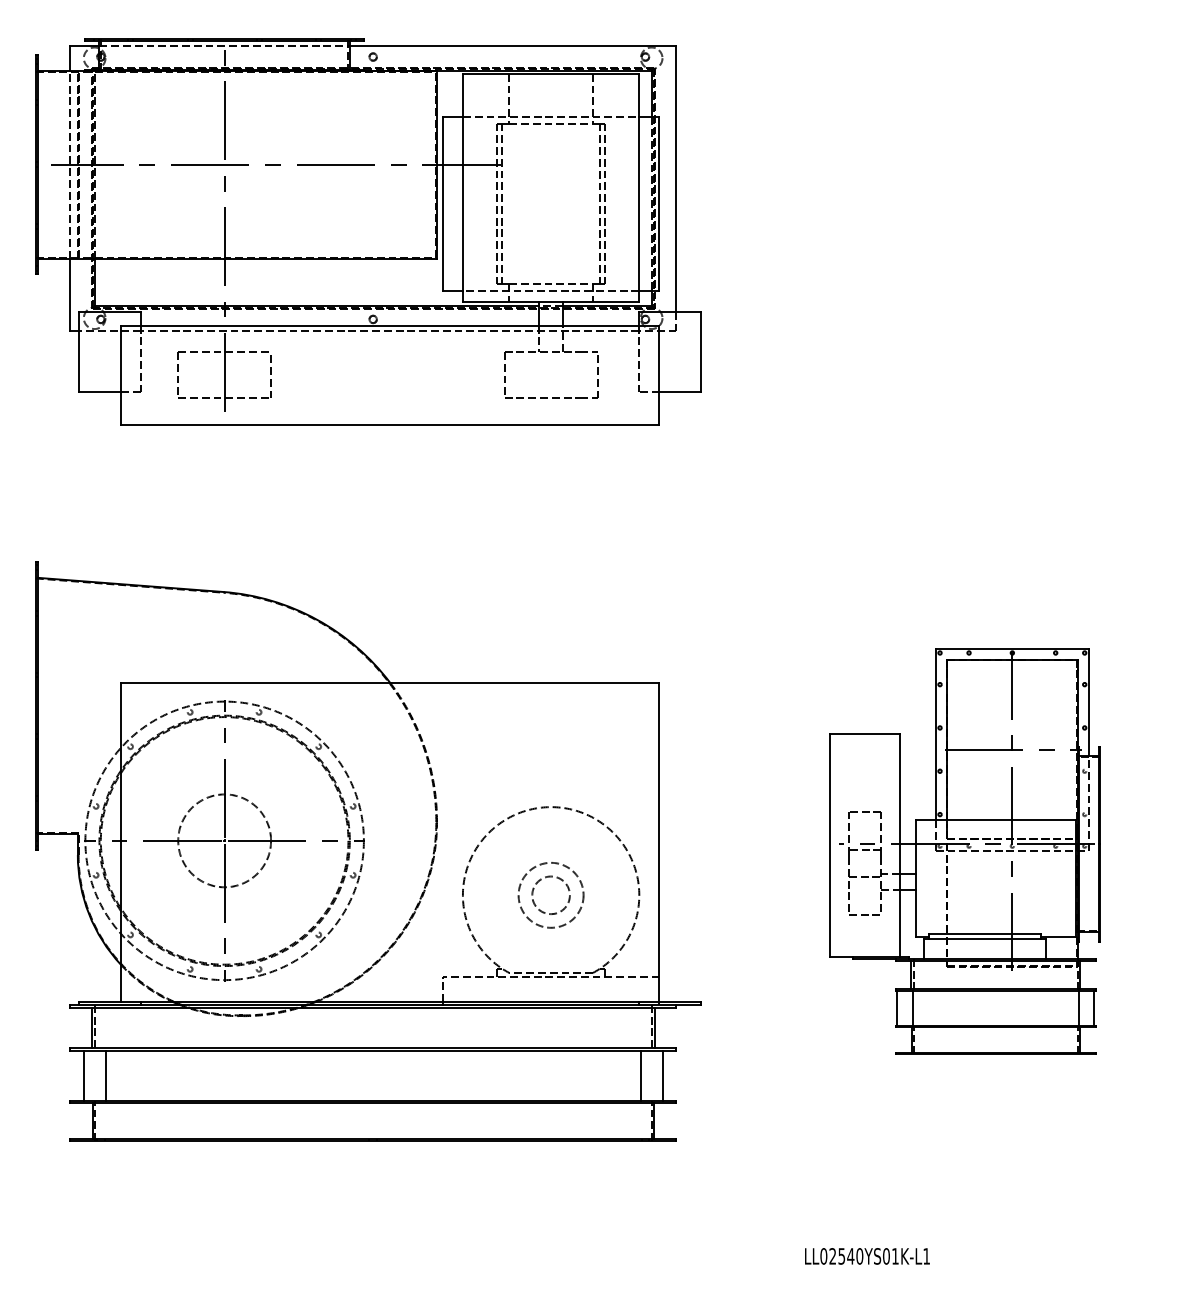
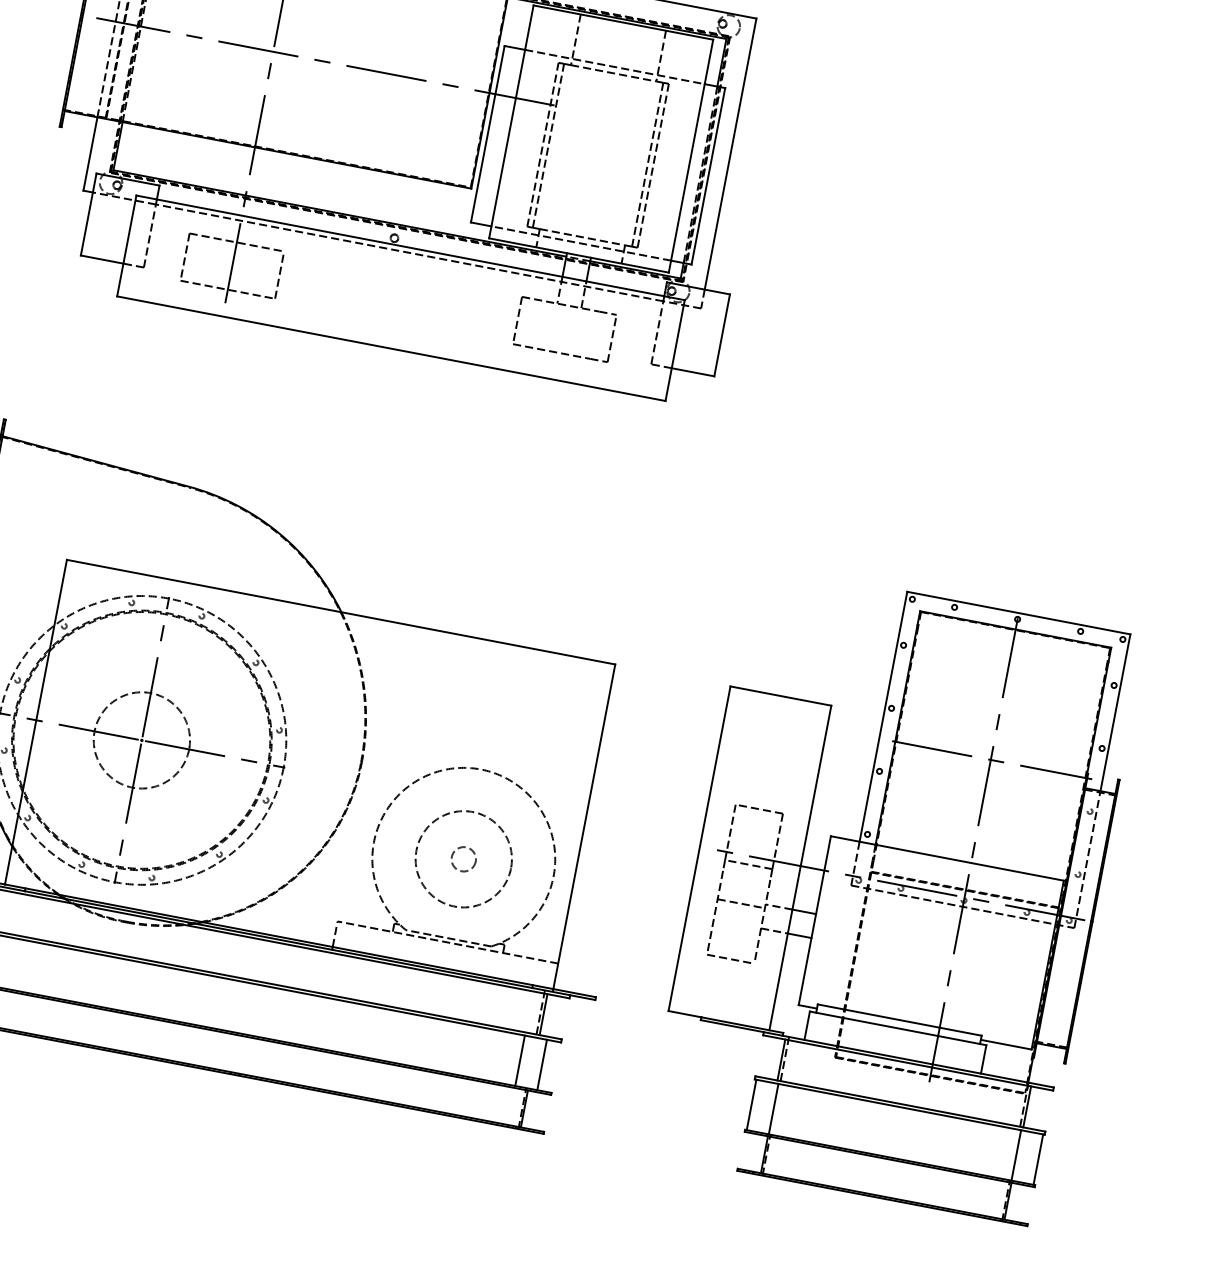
part: (965, 851) -> (894, 895), size x1.43
circle: (550, 894) -> (463, 858), size x1.43
circle: (550, 895) -> (463, 859), size x0.62

